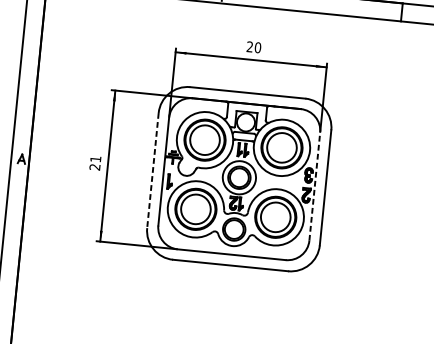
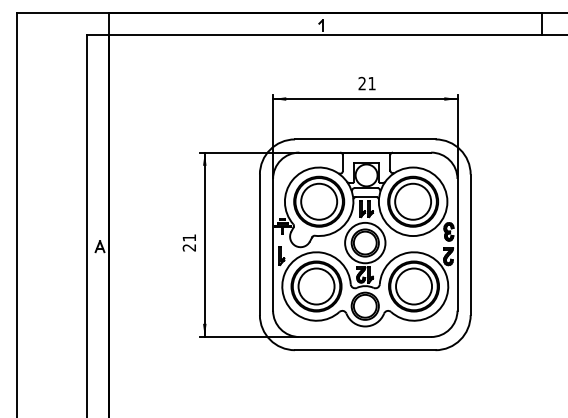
text: (257, 47) -> (371, 83), 20 -> 21
line: (152, 171) -> (259, 245), dashed -> solid
line: (314, 186) -> (457, 244), dashed -> solid

